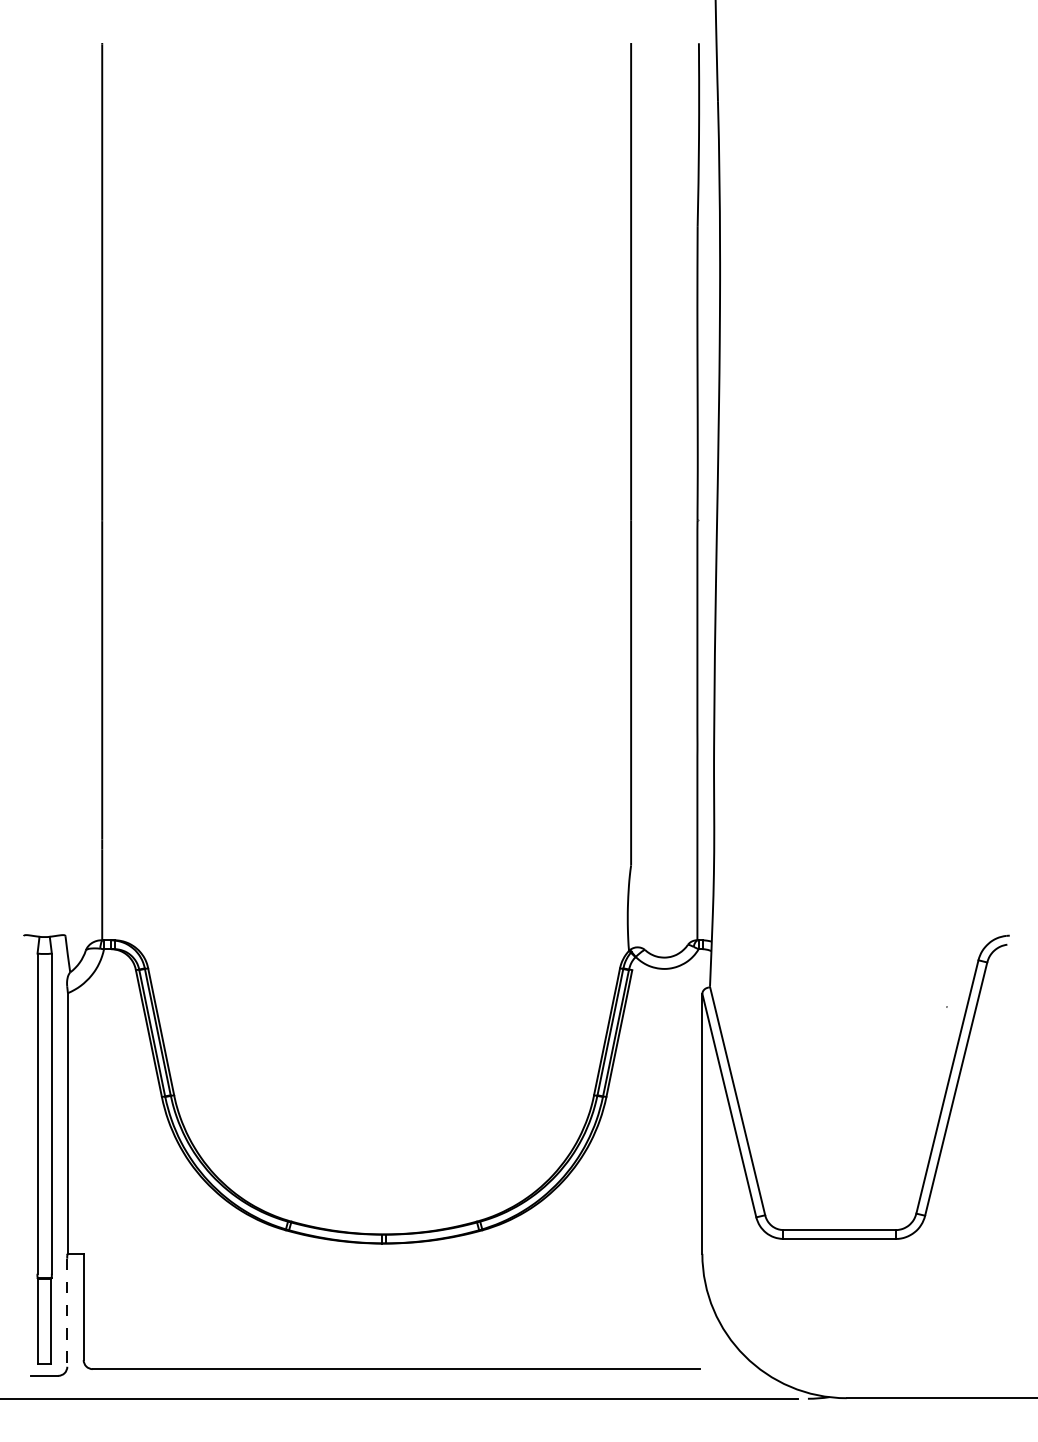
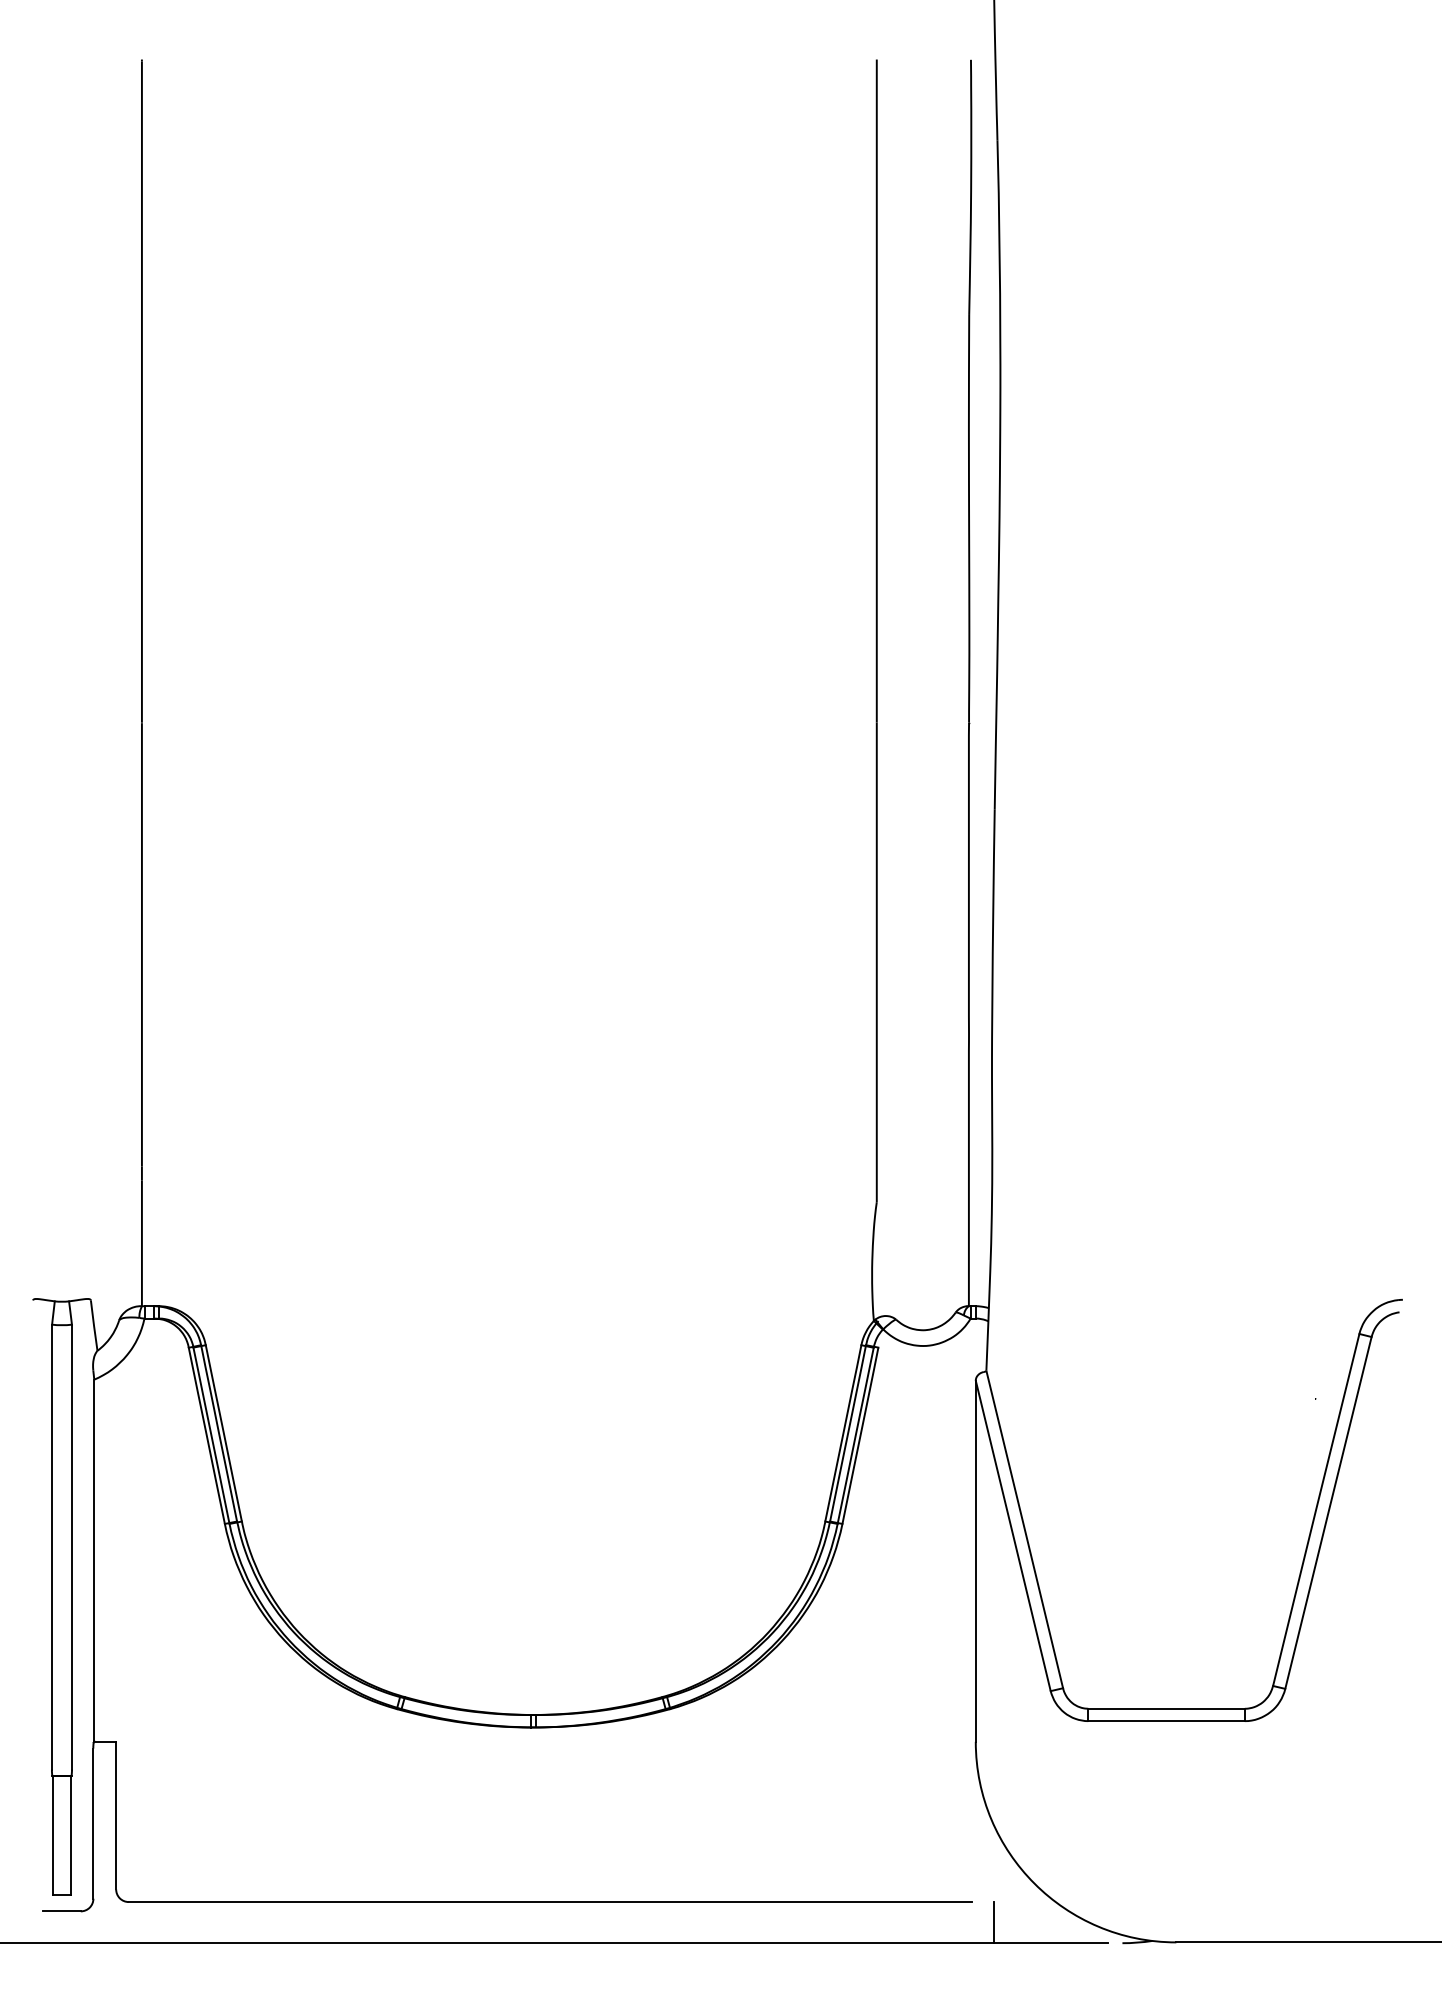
line: (67, 1313) -> (93, 1824), dashed -> solid
line: (715, 1383) -> (994, 1921), added

